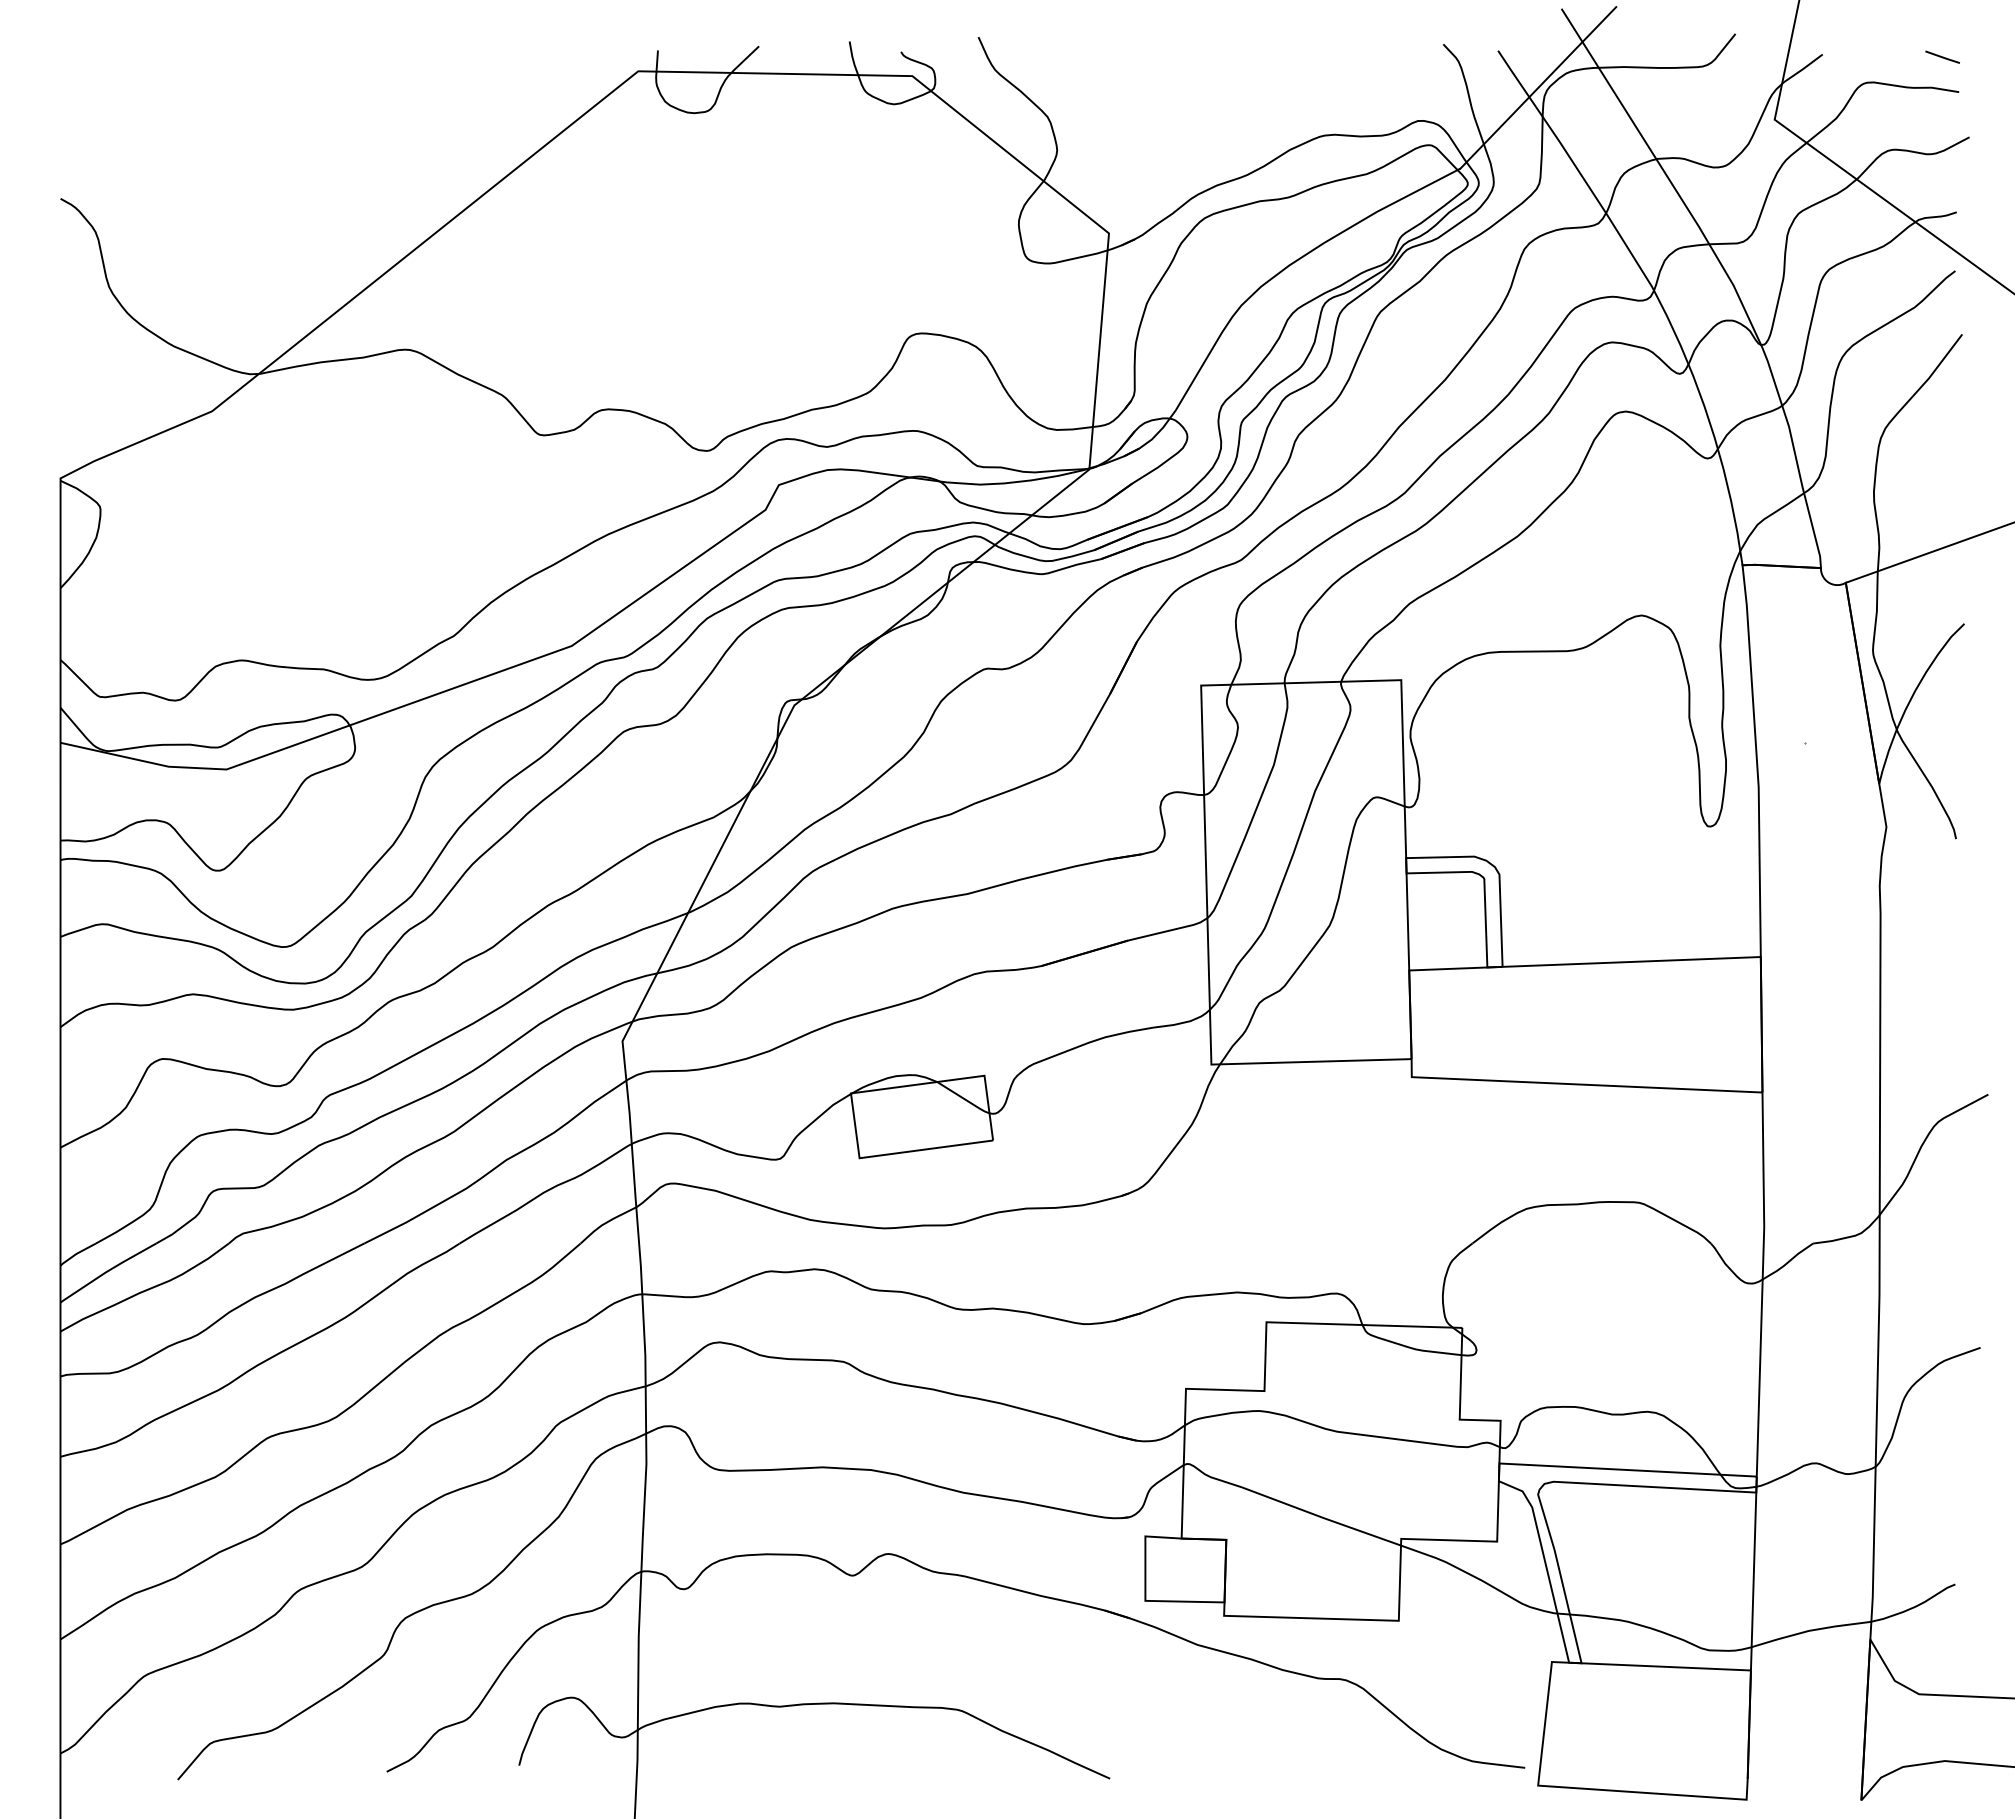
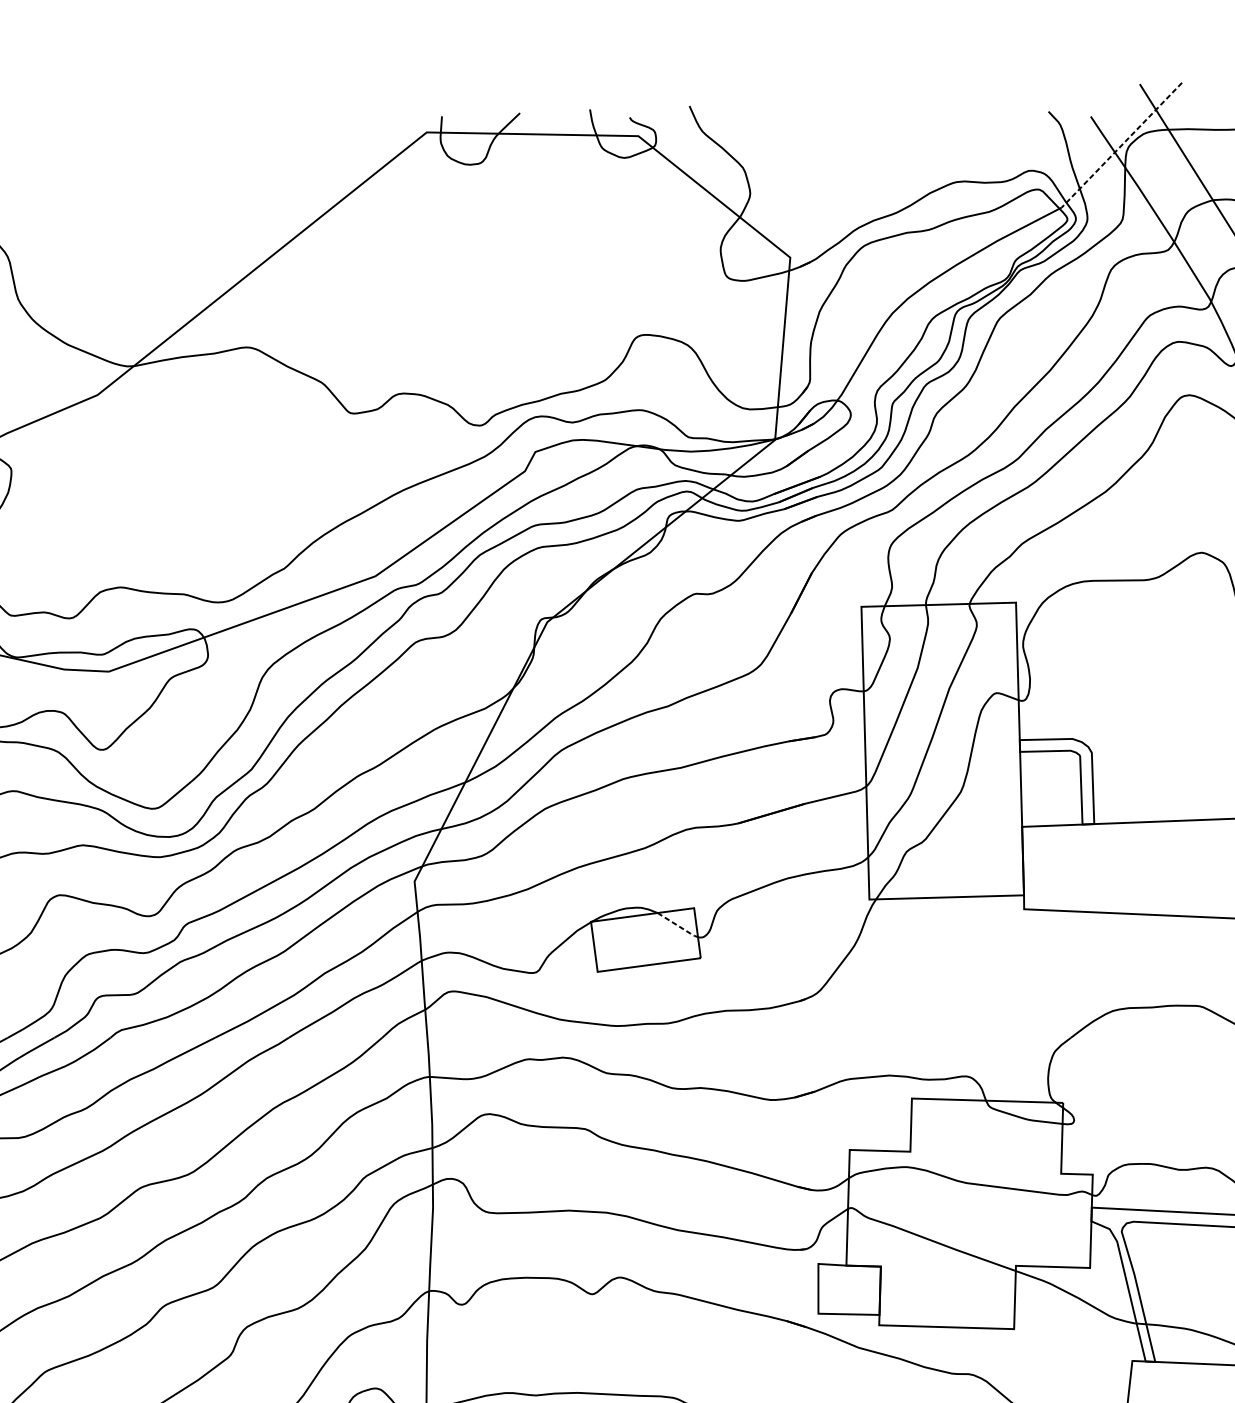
line: (1538, 88) -> (1122, 145), solid -> dashed
line: (964, 1099) -> (678, 926), solid -> dashed

